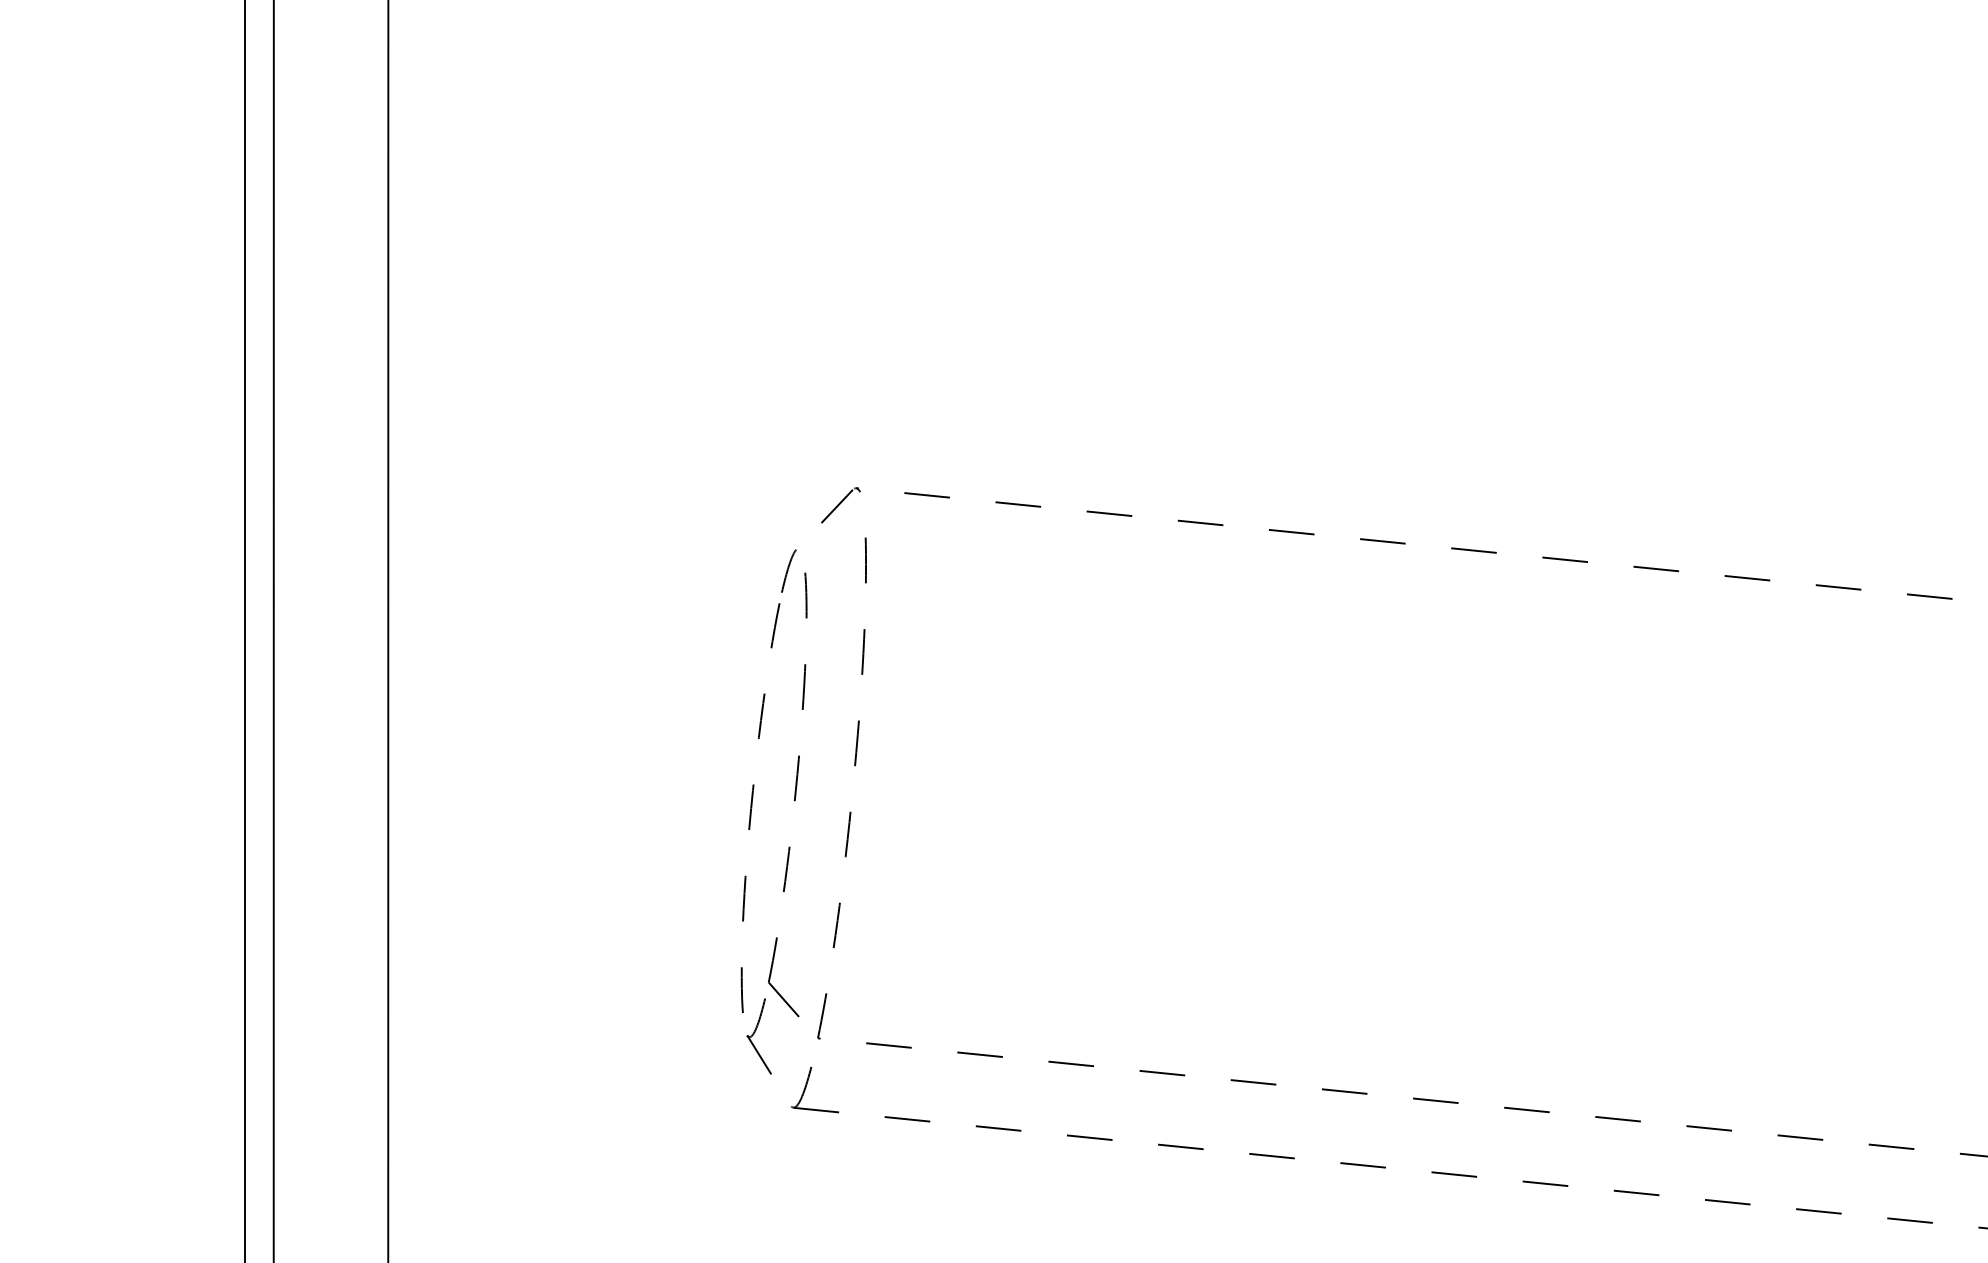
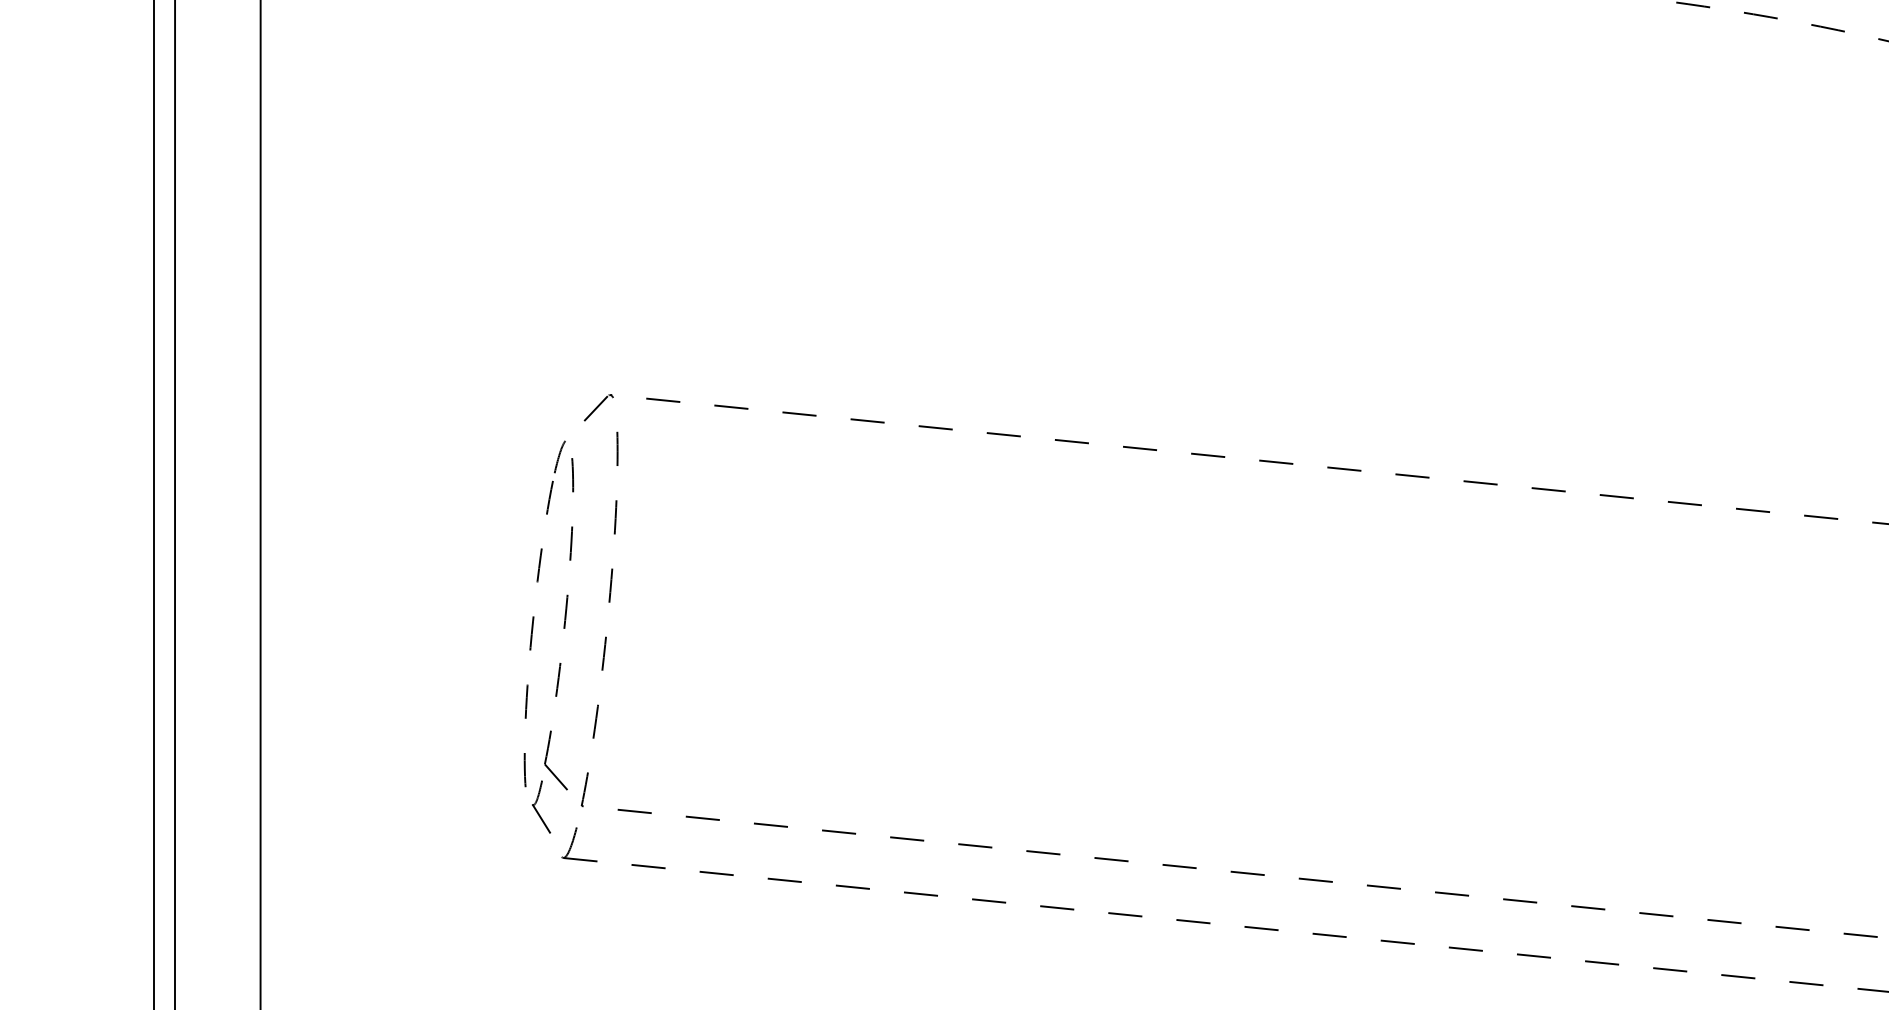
part: (758, 1036) -> (537, 804), size x0.6

